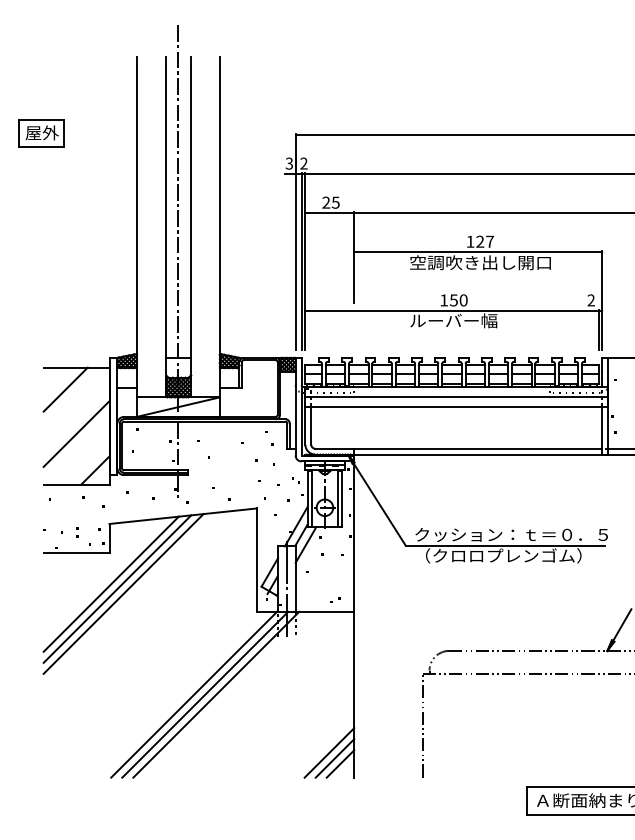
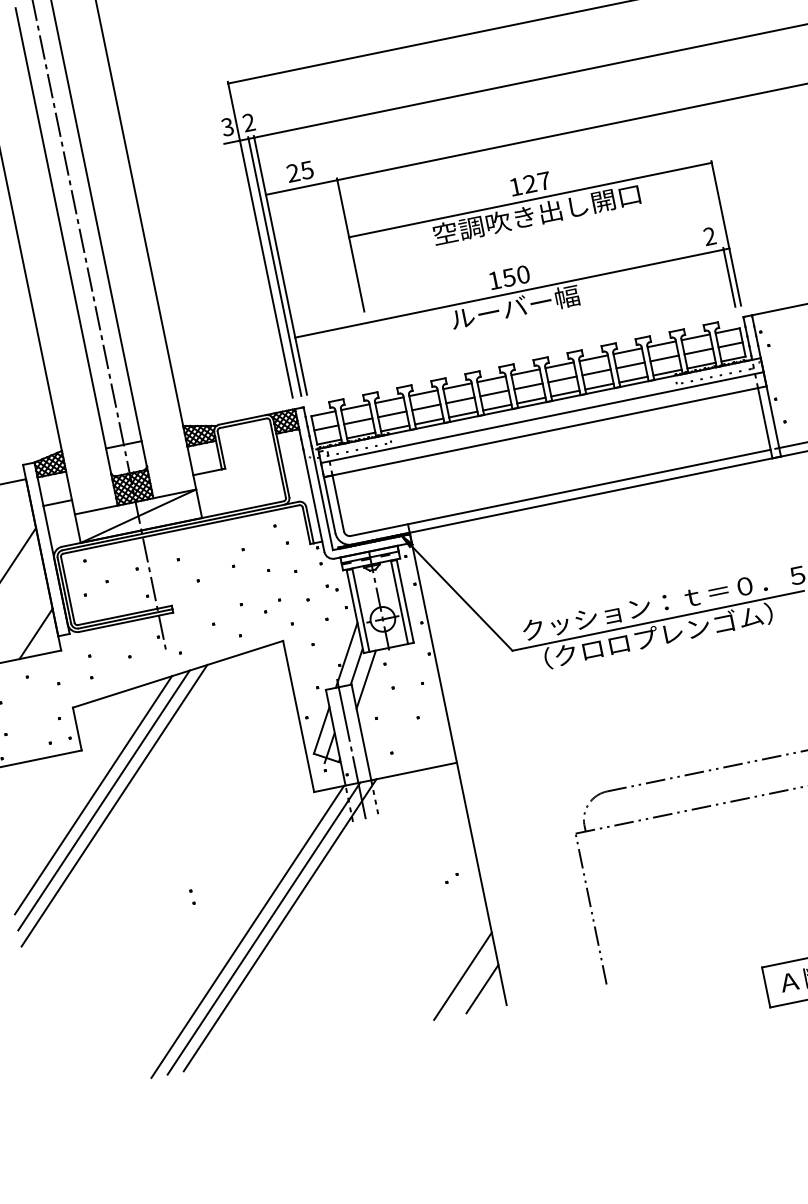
part: (77, 532) -> (192, 897), moved
part: (335, 599) -> (451, 877), moved
line: (334, 758) -> (472, 982), removed

